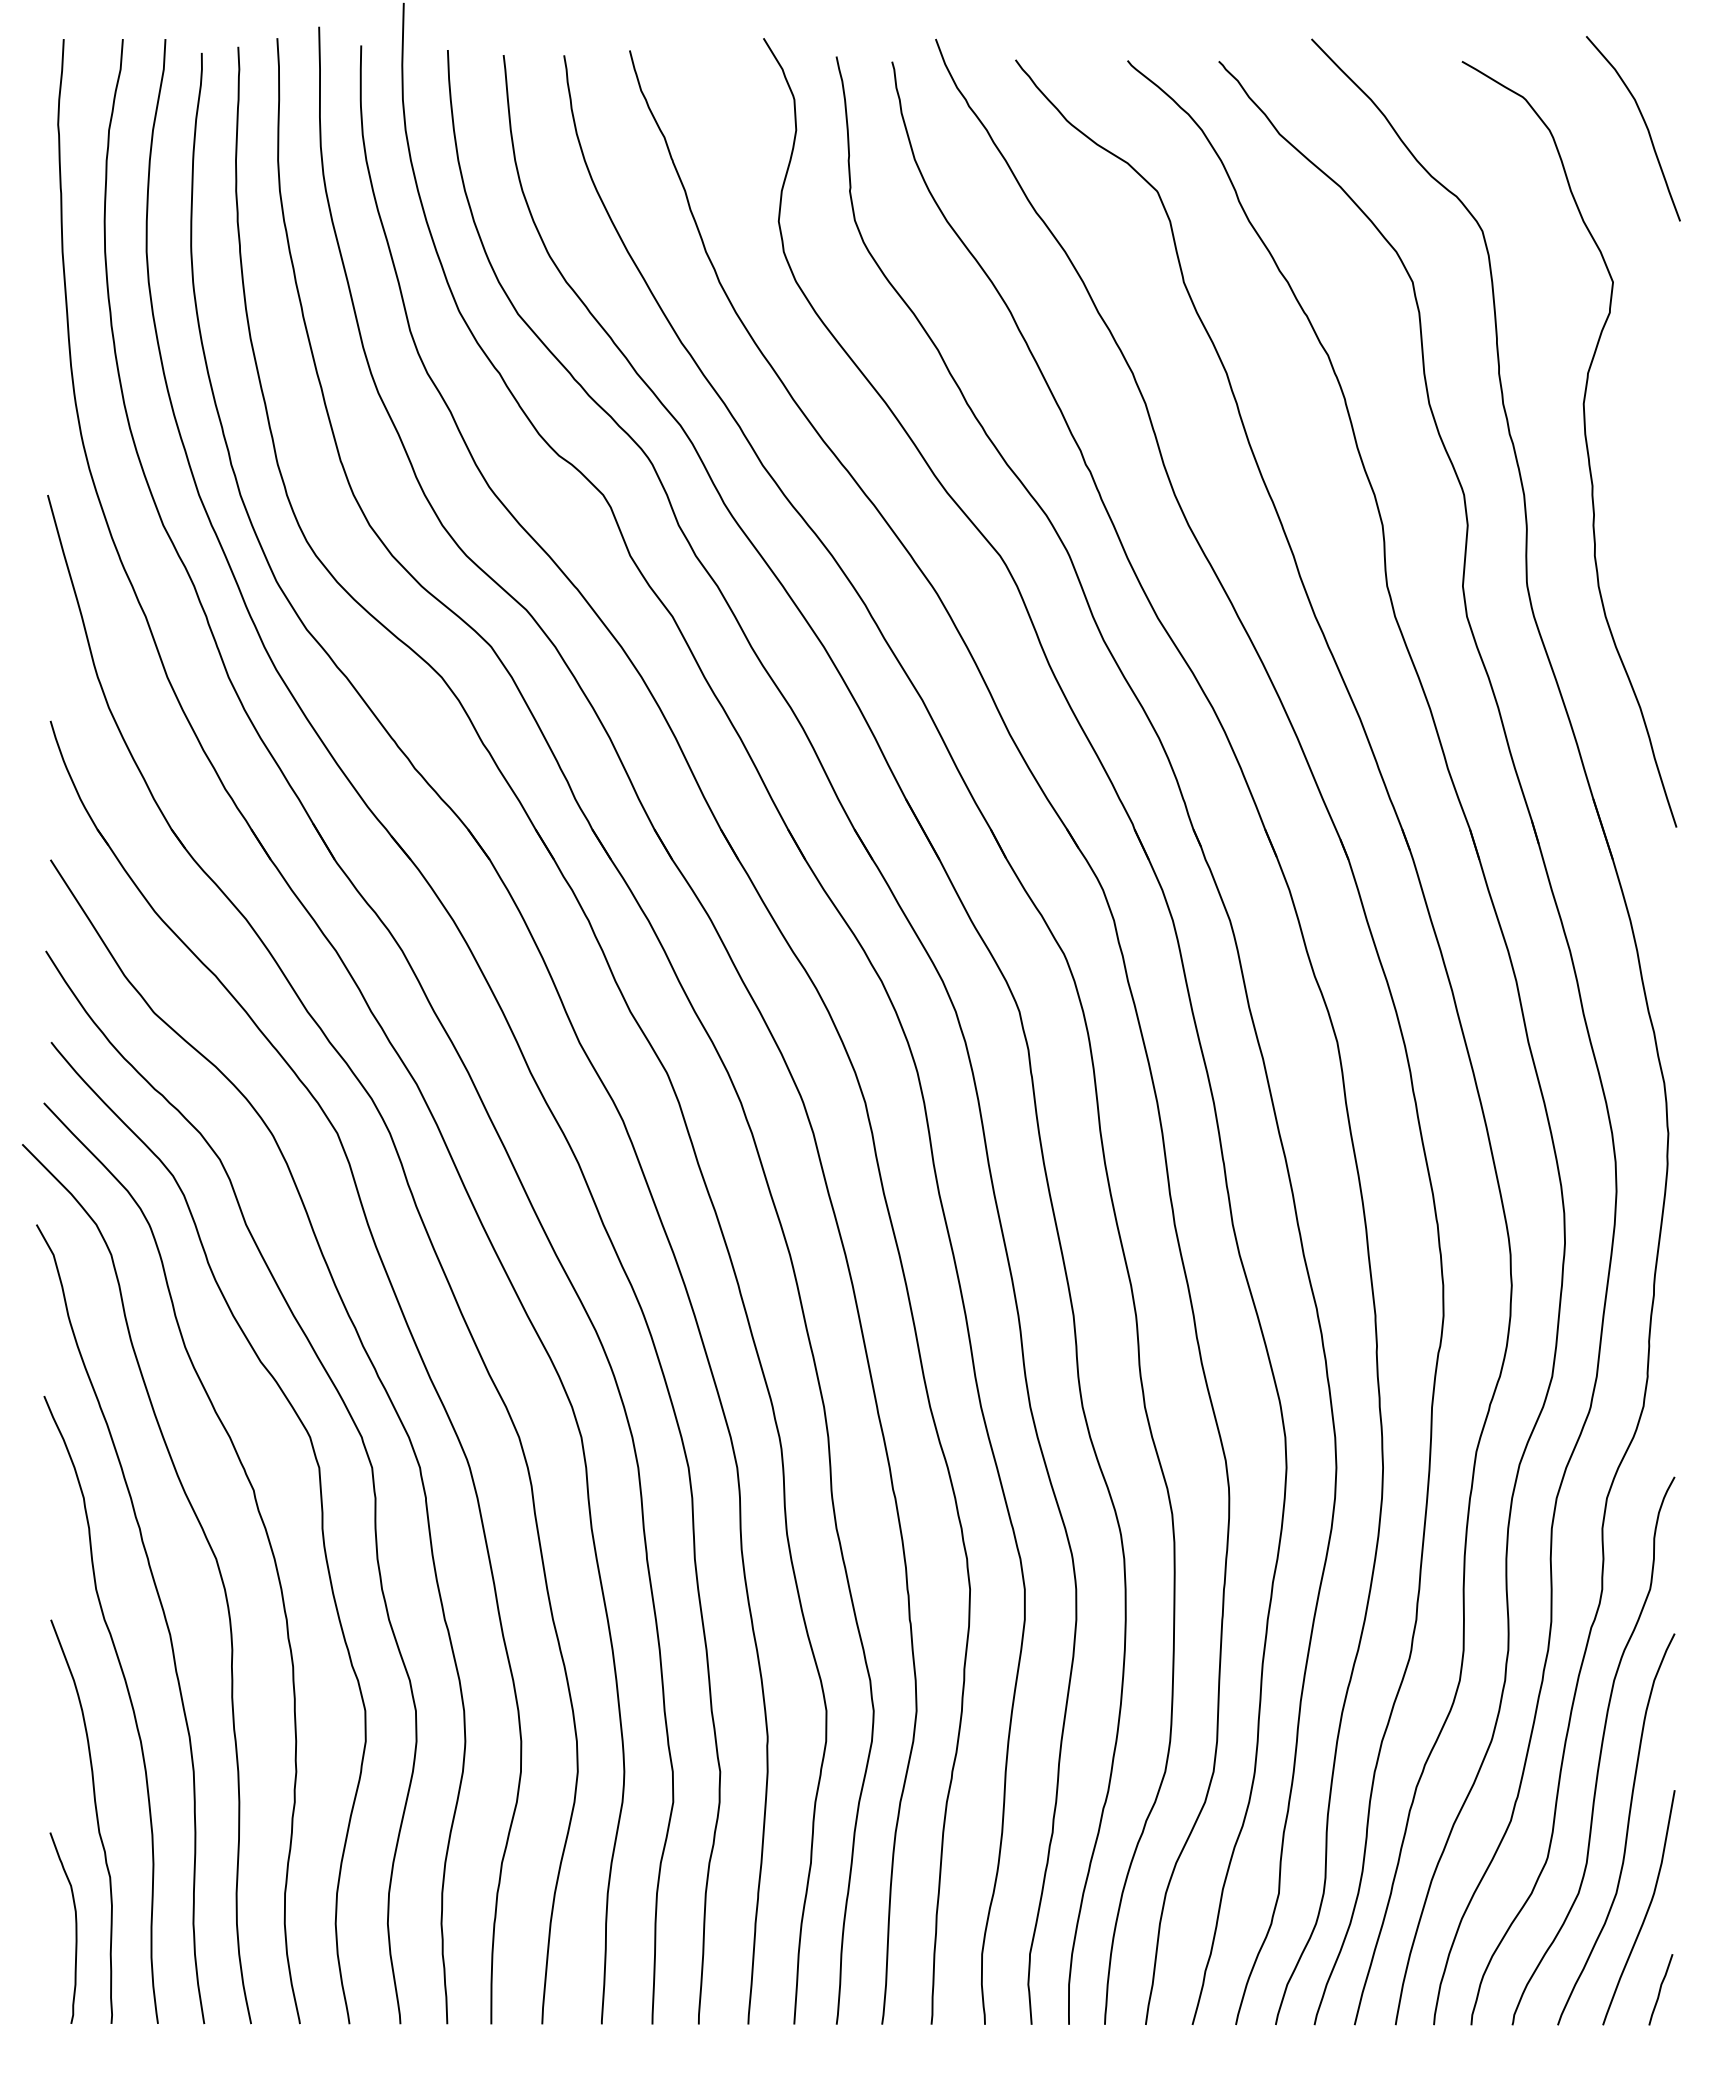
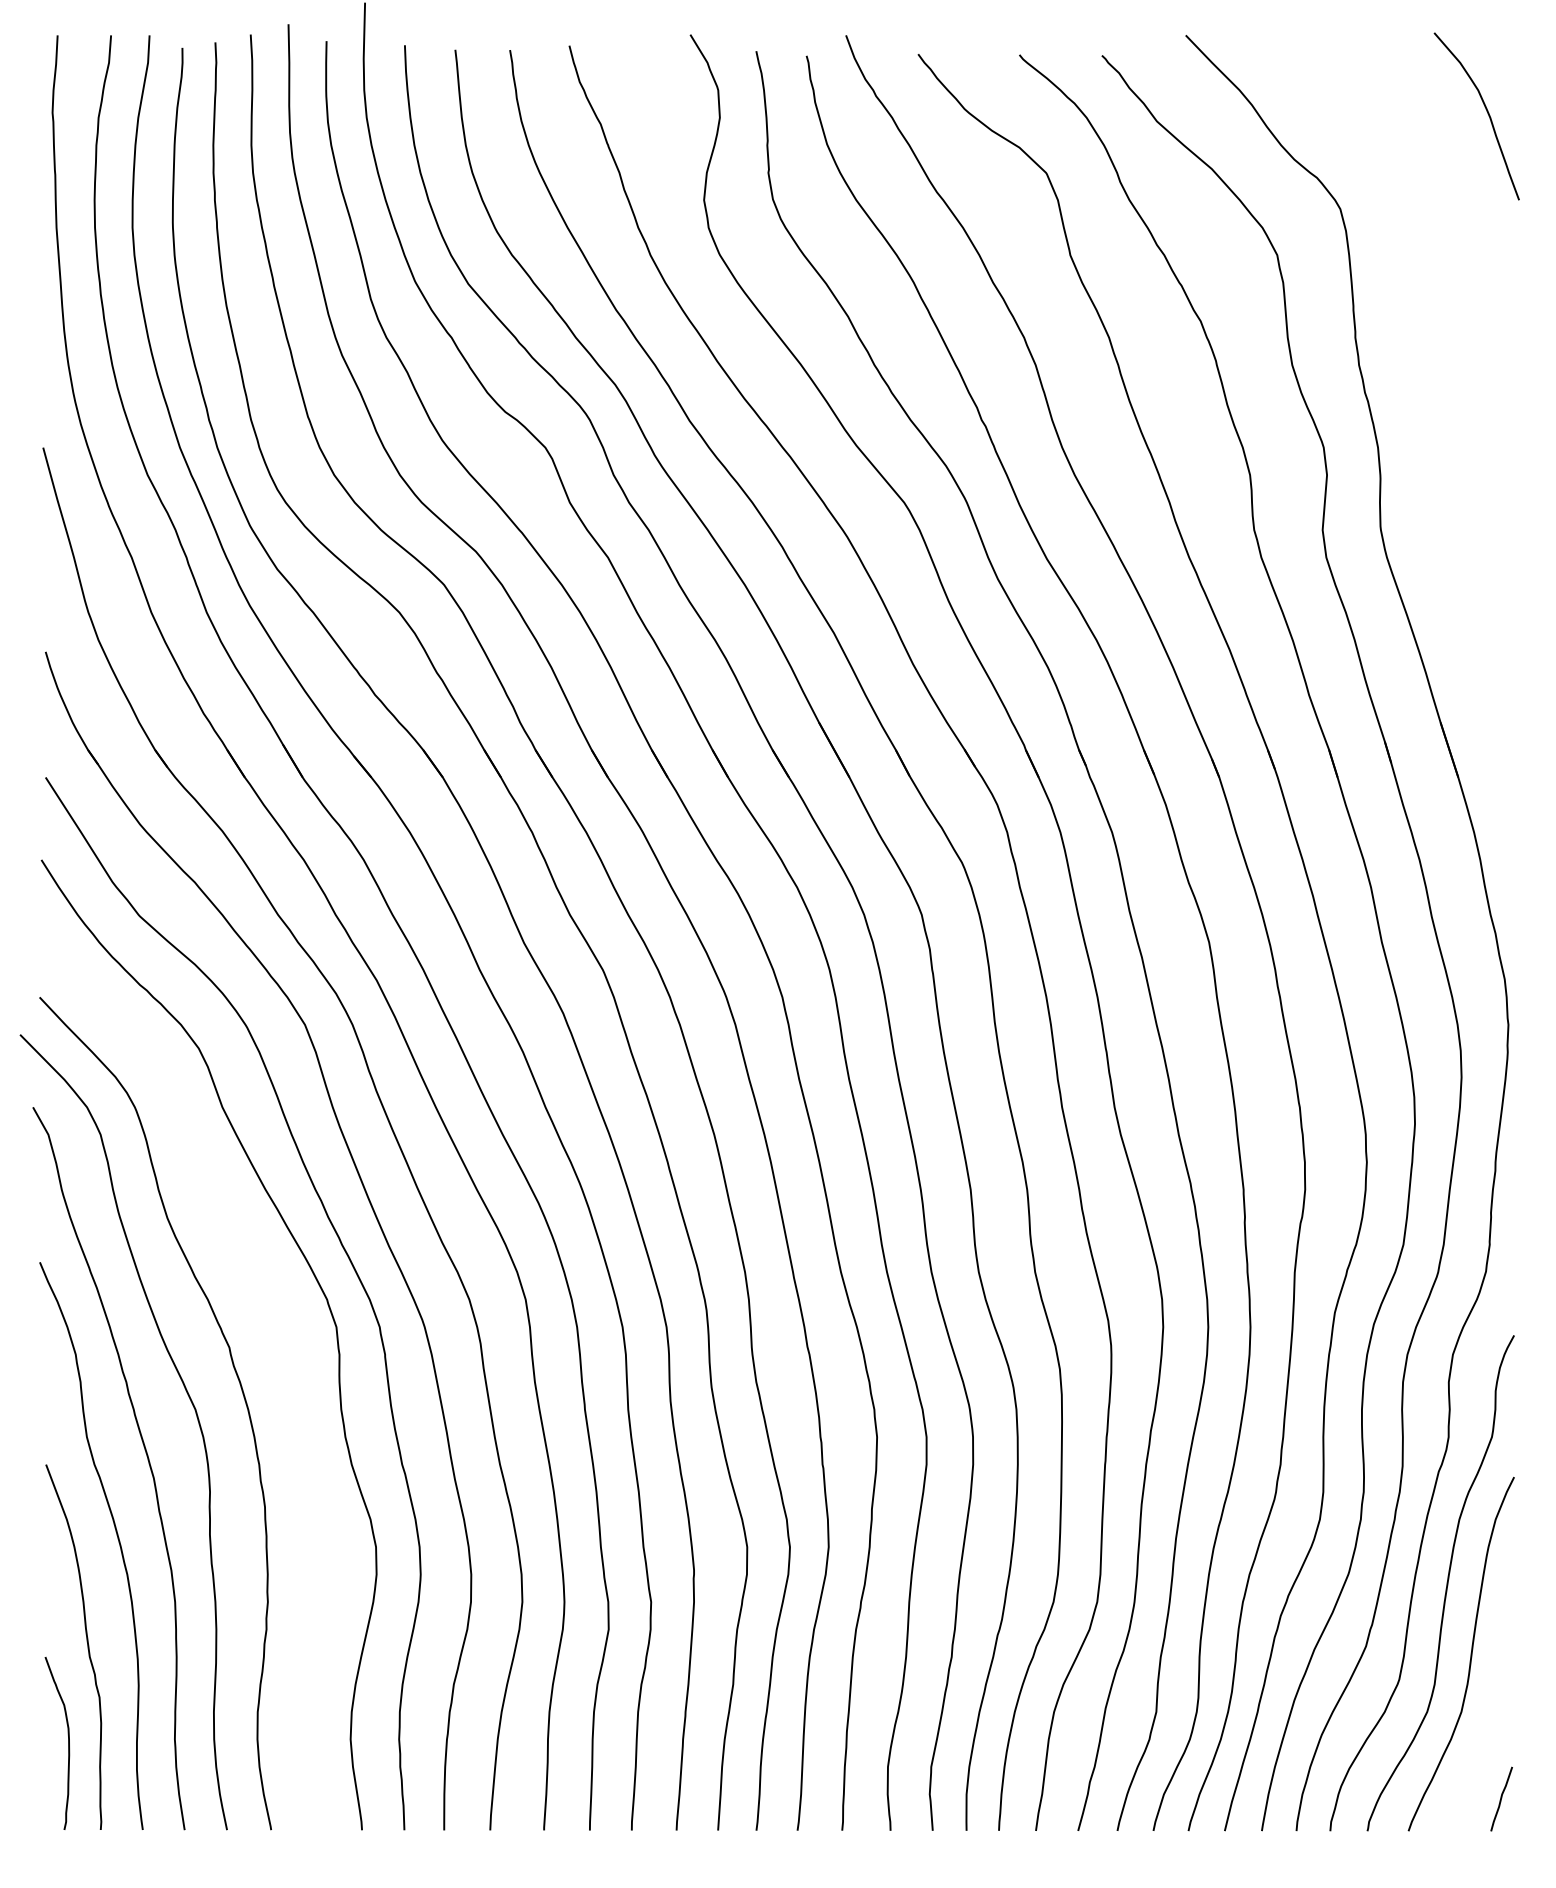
curve: (1585, 443) -> (1433, 401), removed
curve: (321, 1531) -> (290, 1384), removed
curve: (1647, 1908) -> (1489, 1725), removed

